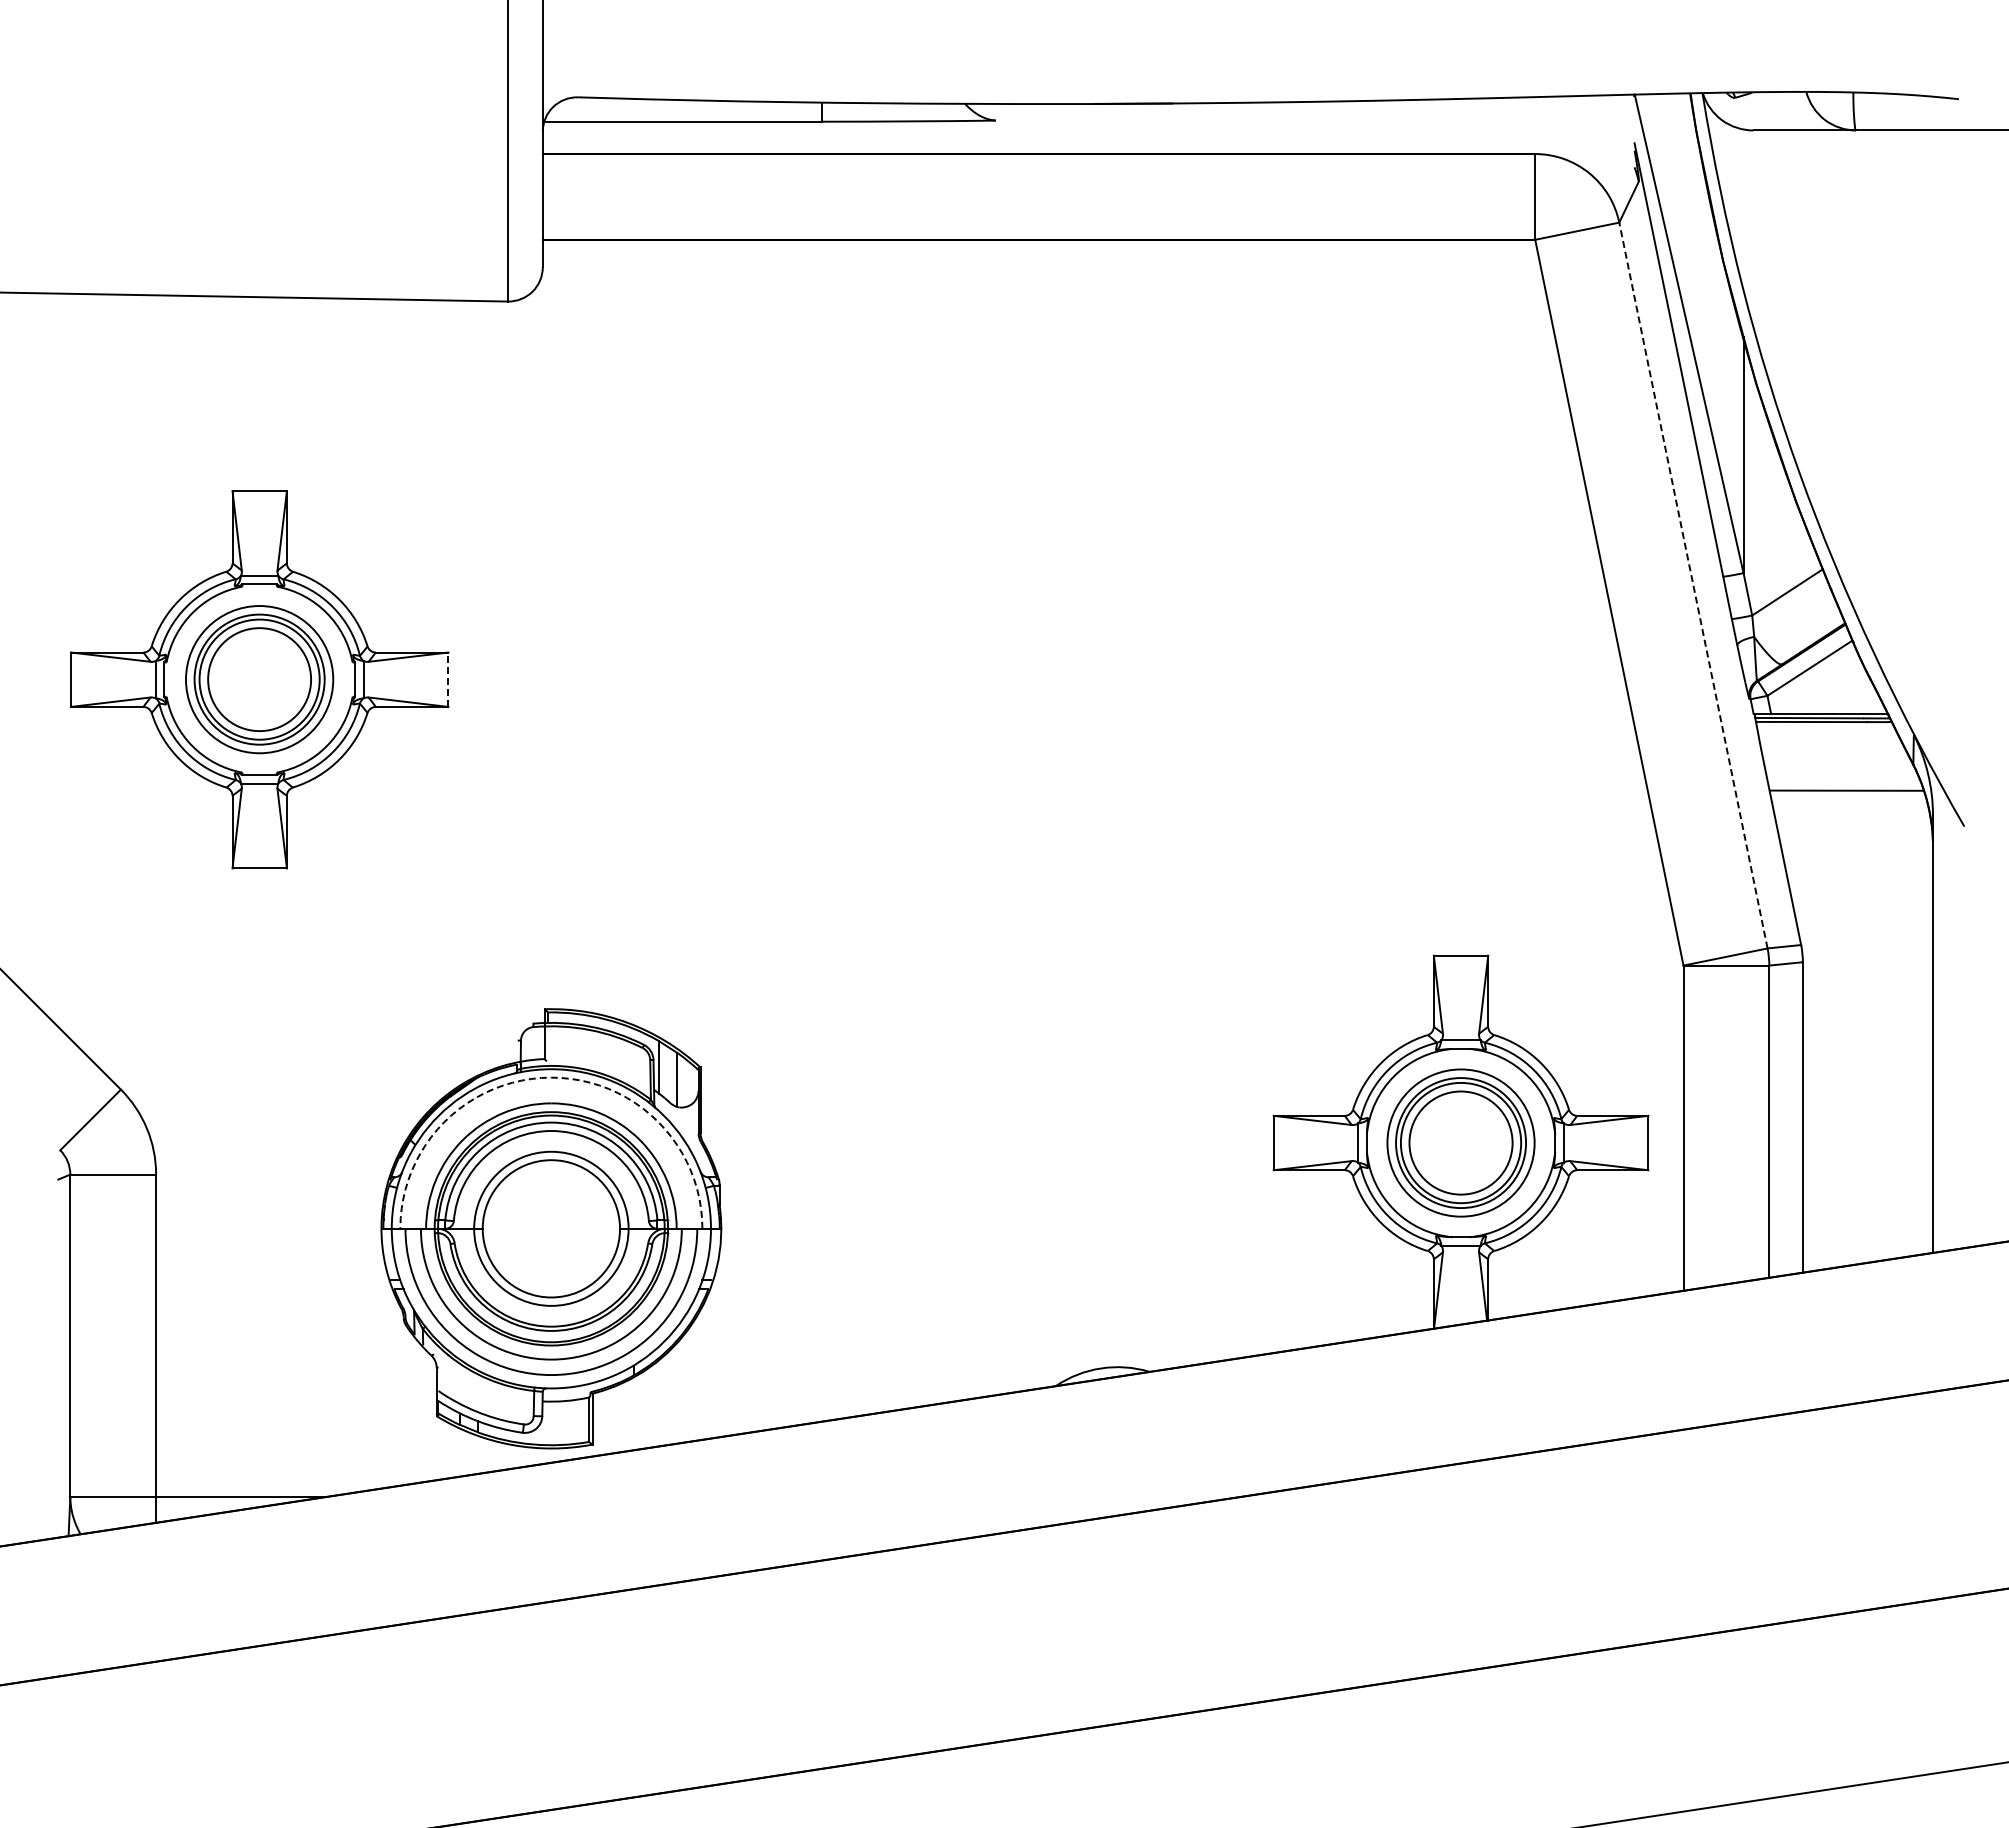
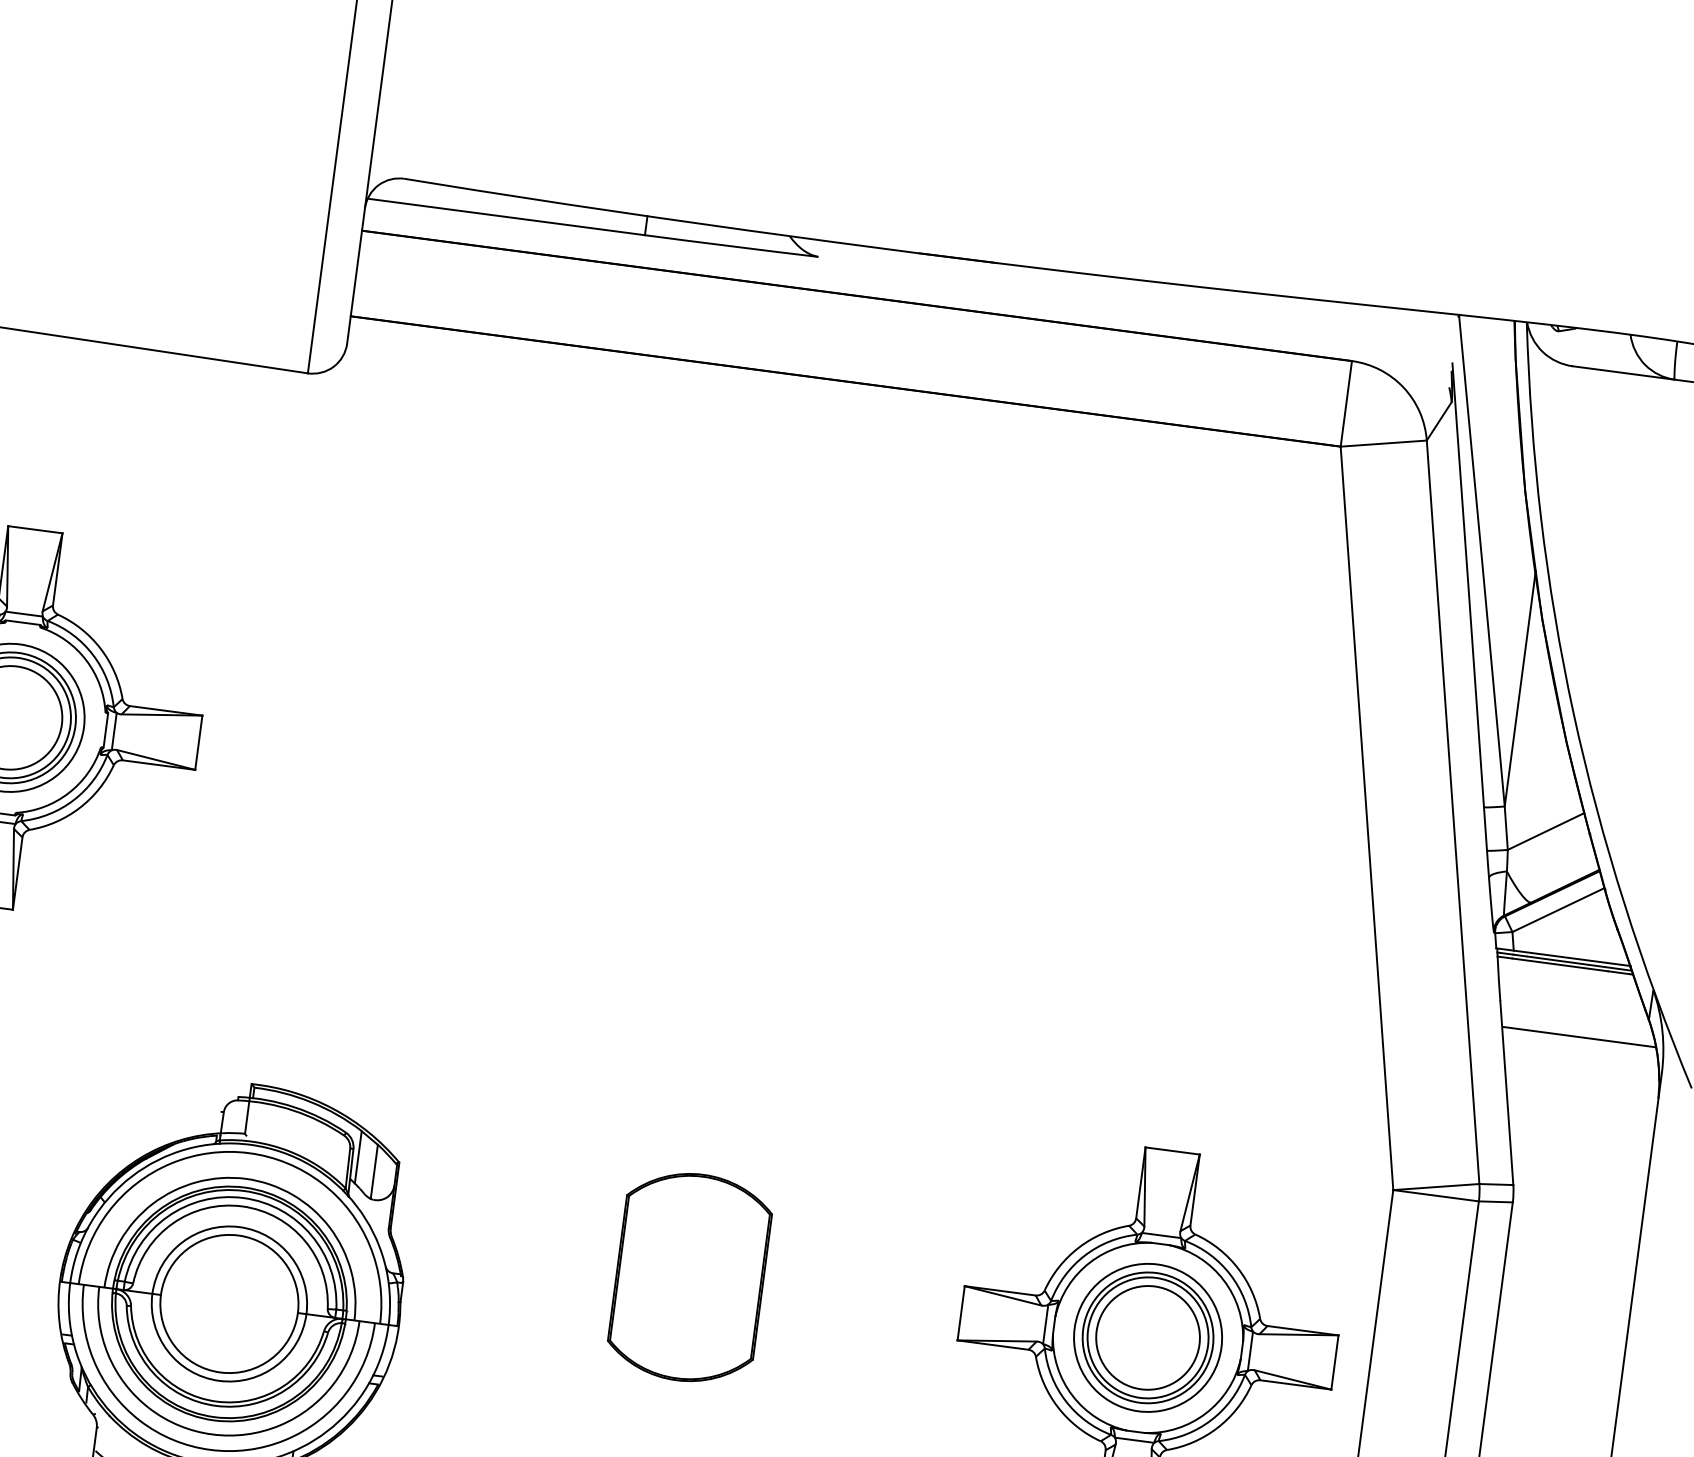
line: (1693, 585) -> (1453, 812), dashed -> solid
line: (448, 679) -> (198, 742), dashed -> solid
arc: (551, 1077) -> (249, 1153), dashed -> solid
part: (1001, 1142) -> (689, 1276), added

